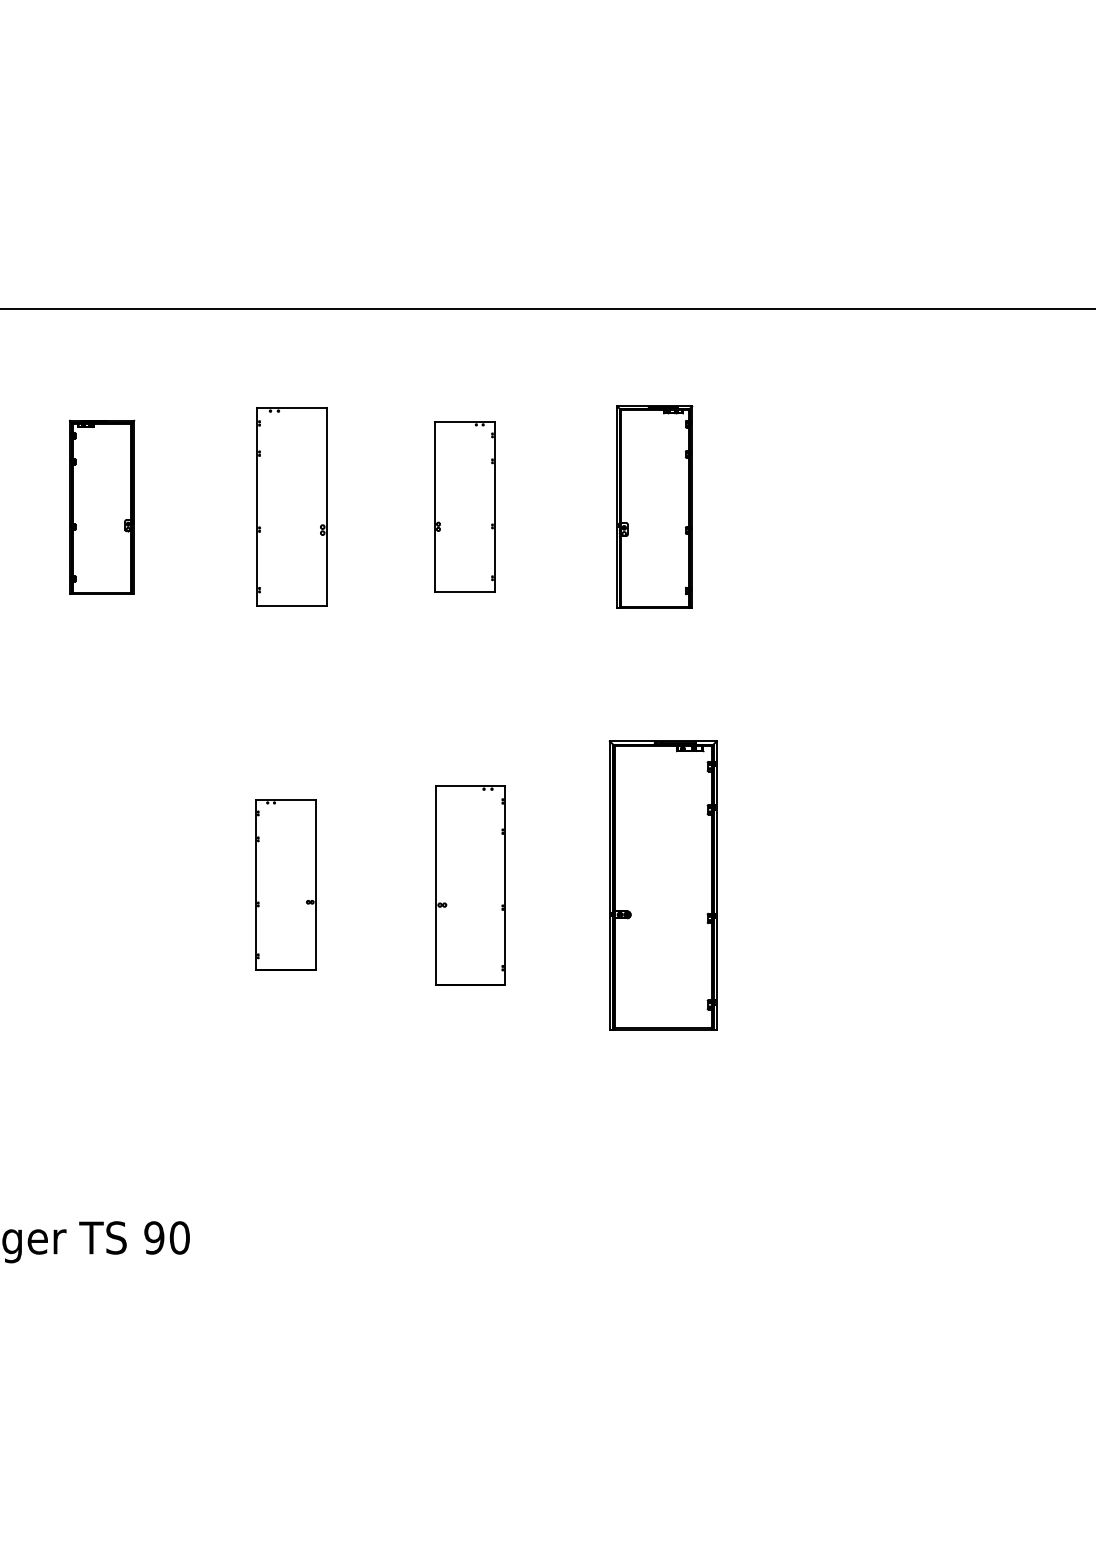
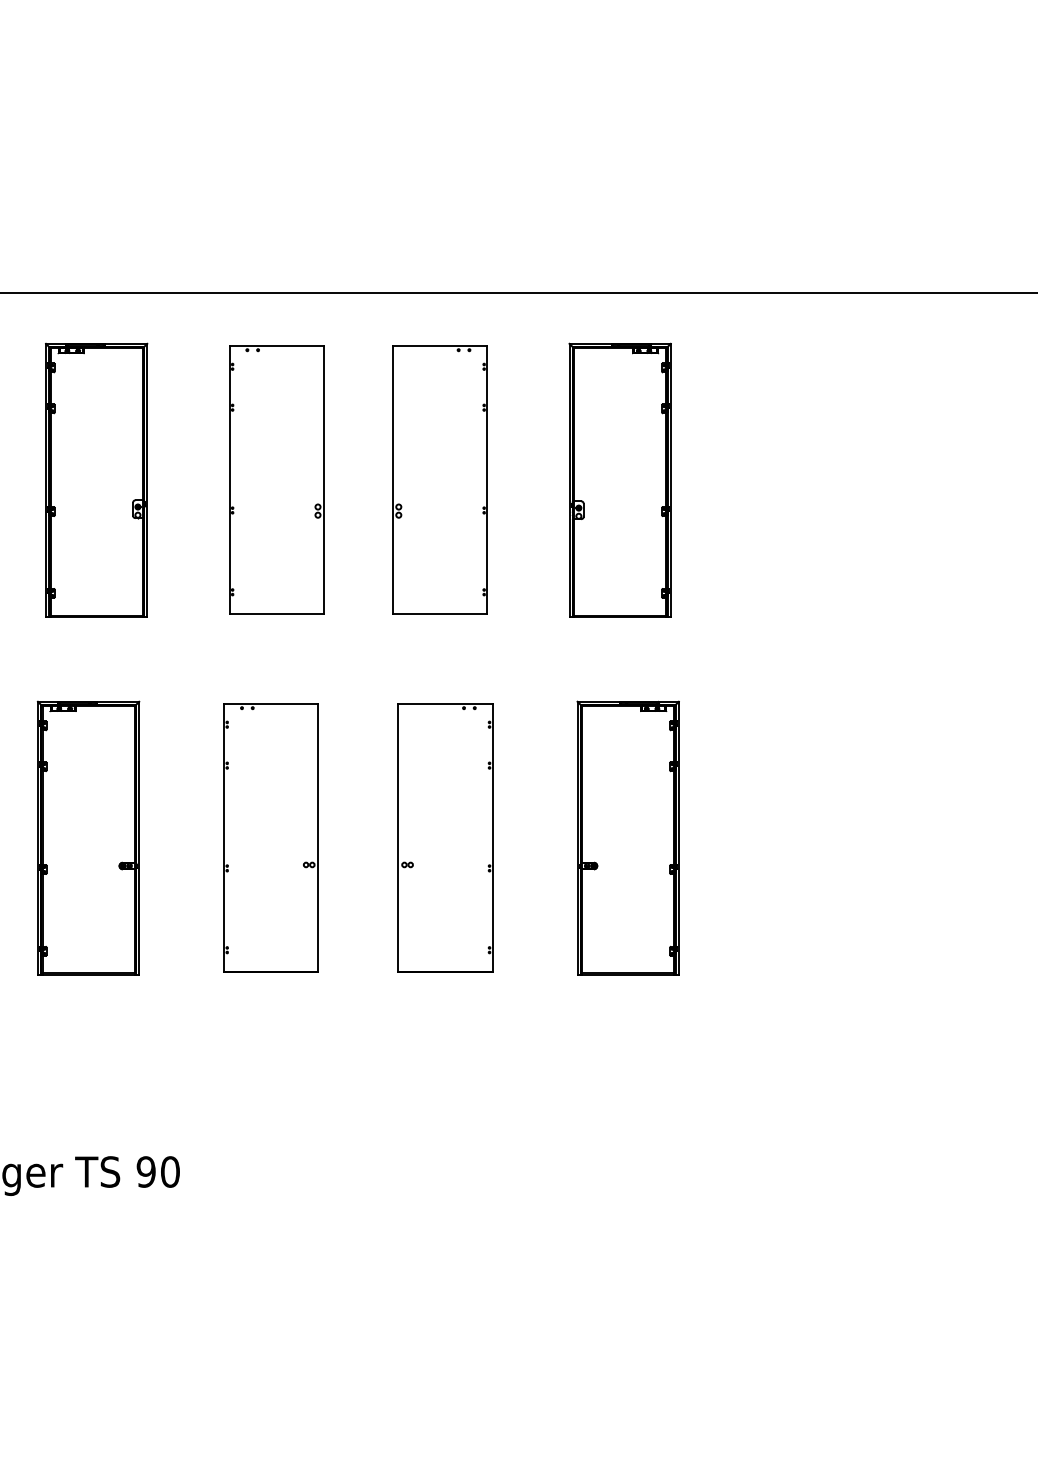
part: (101, 506) -> (96, 479), size x1.67
part: (291, 506) -> (276, 479), size x1.43
part: (464, 506) -> (439, 479), size x1.67
part: (654, 506) -> (619, 479), size x1.43
part: (93, 884) -> (88, 837), added
part: (285, 884) -> (270, 837), size x1.67
part: (470, 884) -> (445, 837), size x1.43

